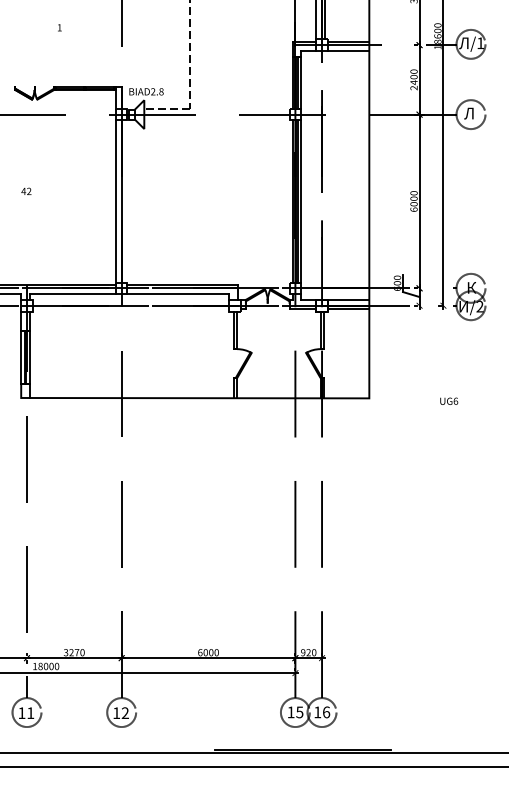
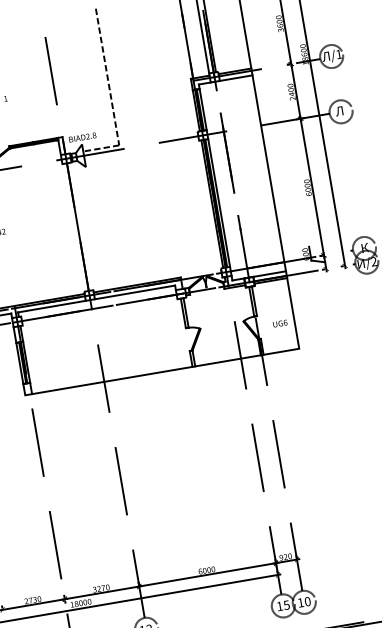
line: (115, 201) -> (73, 227), removed
text: (449, 400) -> (280, 322), moved
text: (326, 712) -> (307, 601), 16 -> 10

